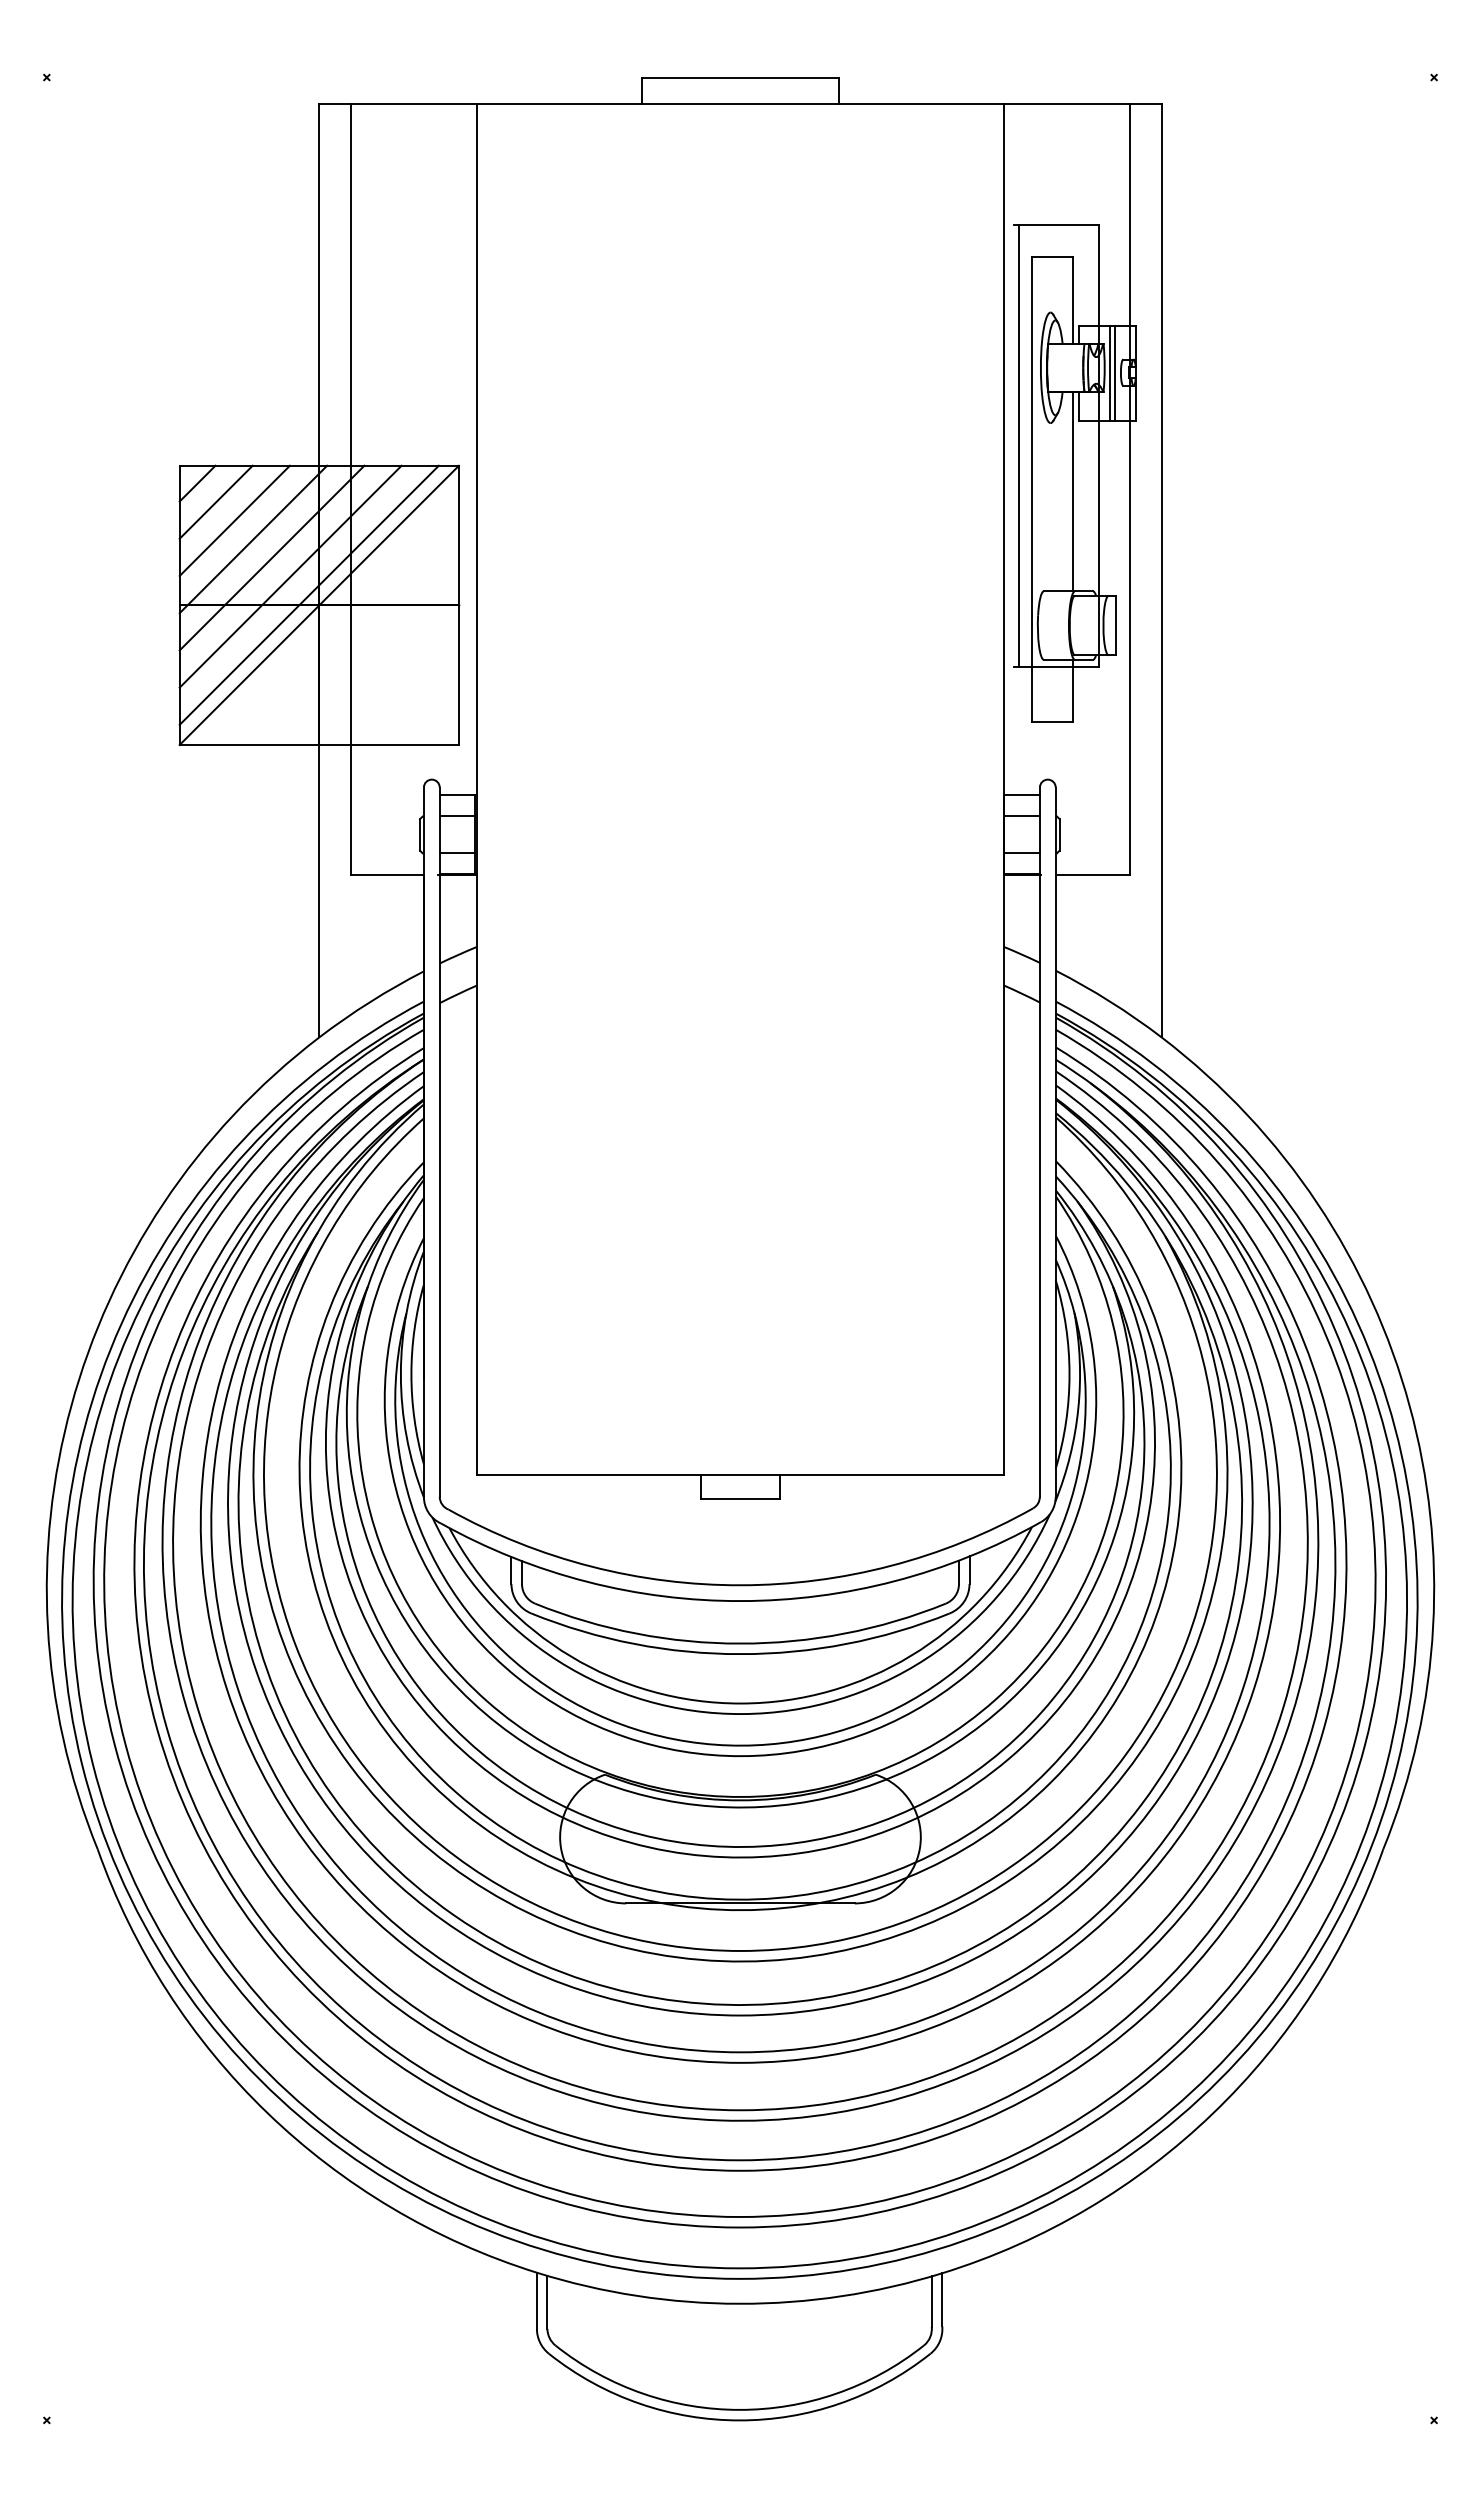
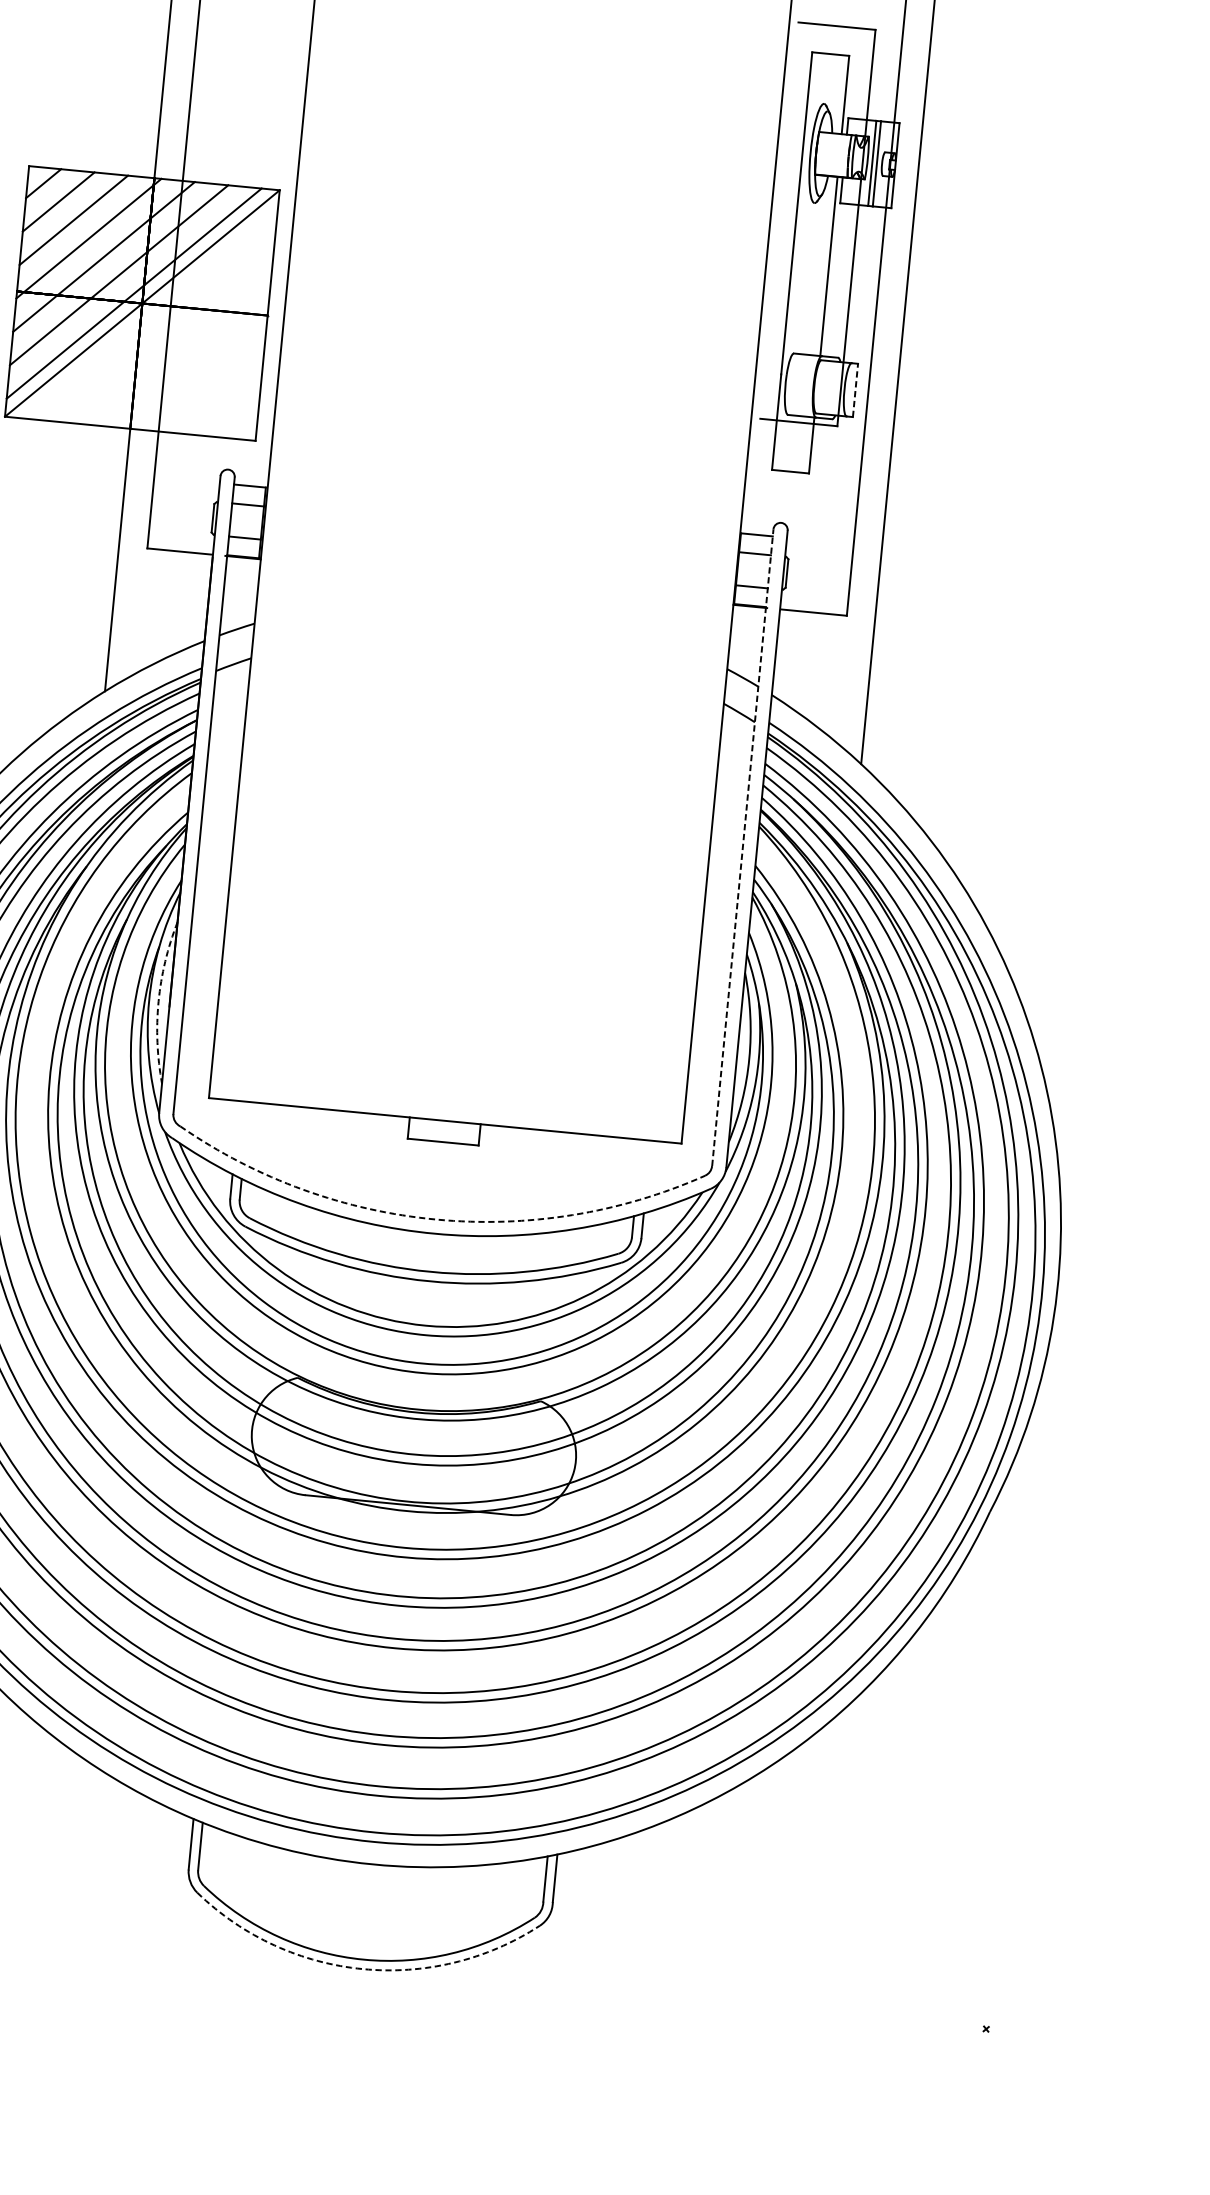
line: (1018, 445) -> (783, 220), removed
line: (1115, 625) -> (855, 390), solid -> dashed
line: (1039, 1142) -> (742, 847), solid -> dashed
arc: (411, 1374) -> (158, 1001), solid -> dashed
arc: (741, 1585) -> (436, 1219), solid -> dashed
arc: (739, 2420) -> (362, 1969), solid -> dashed

